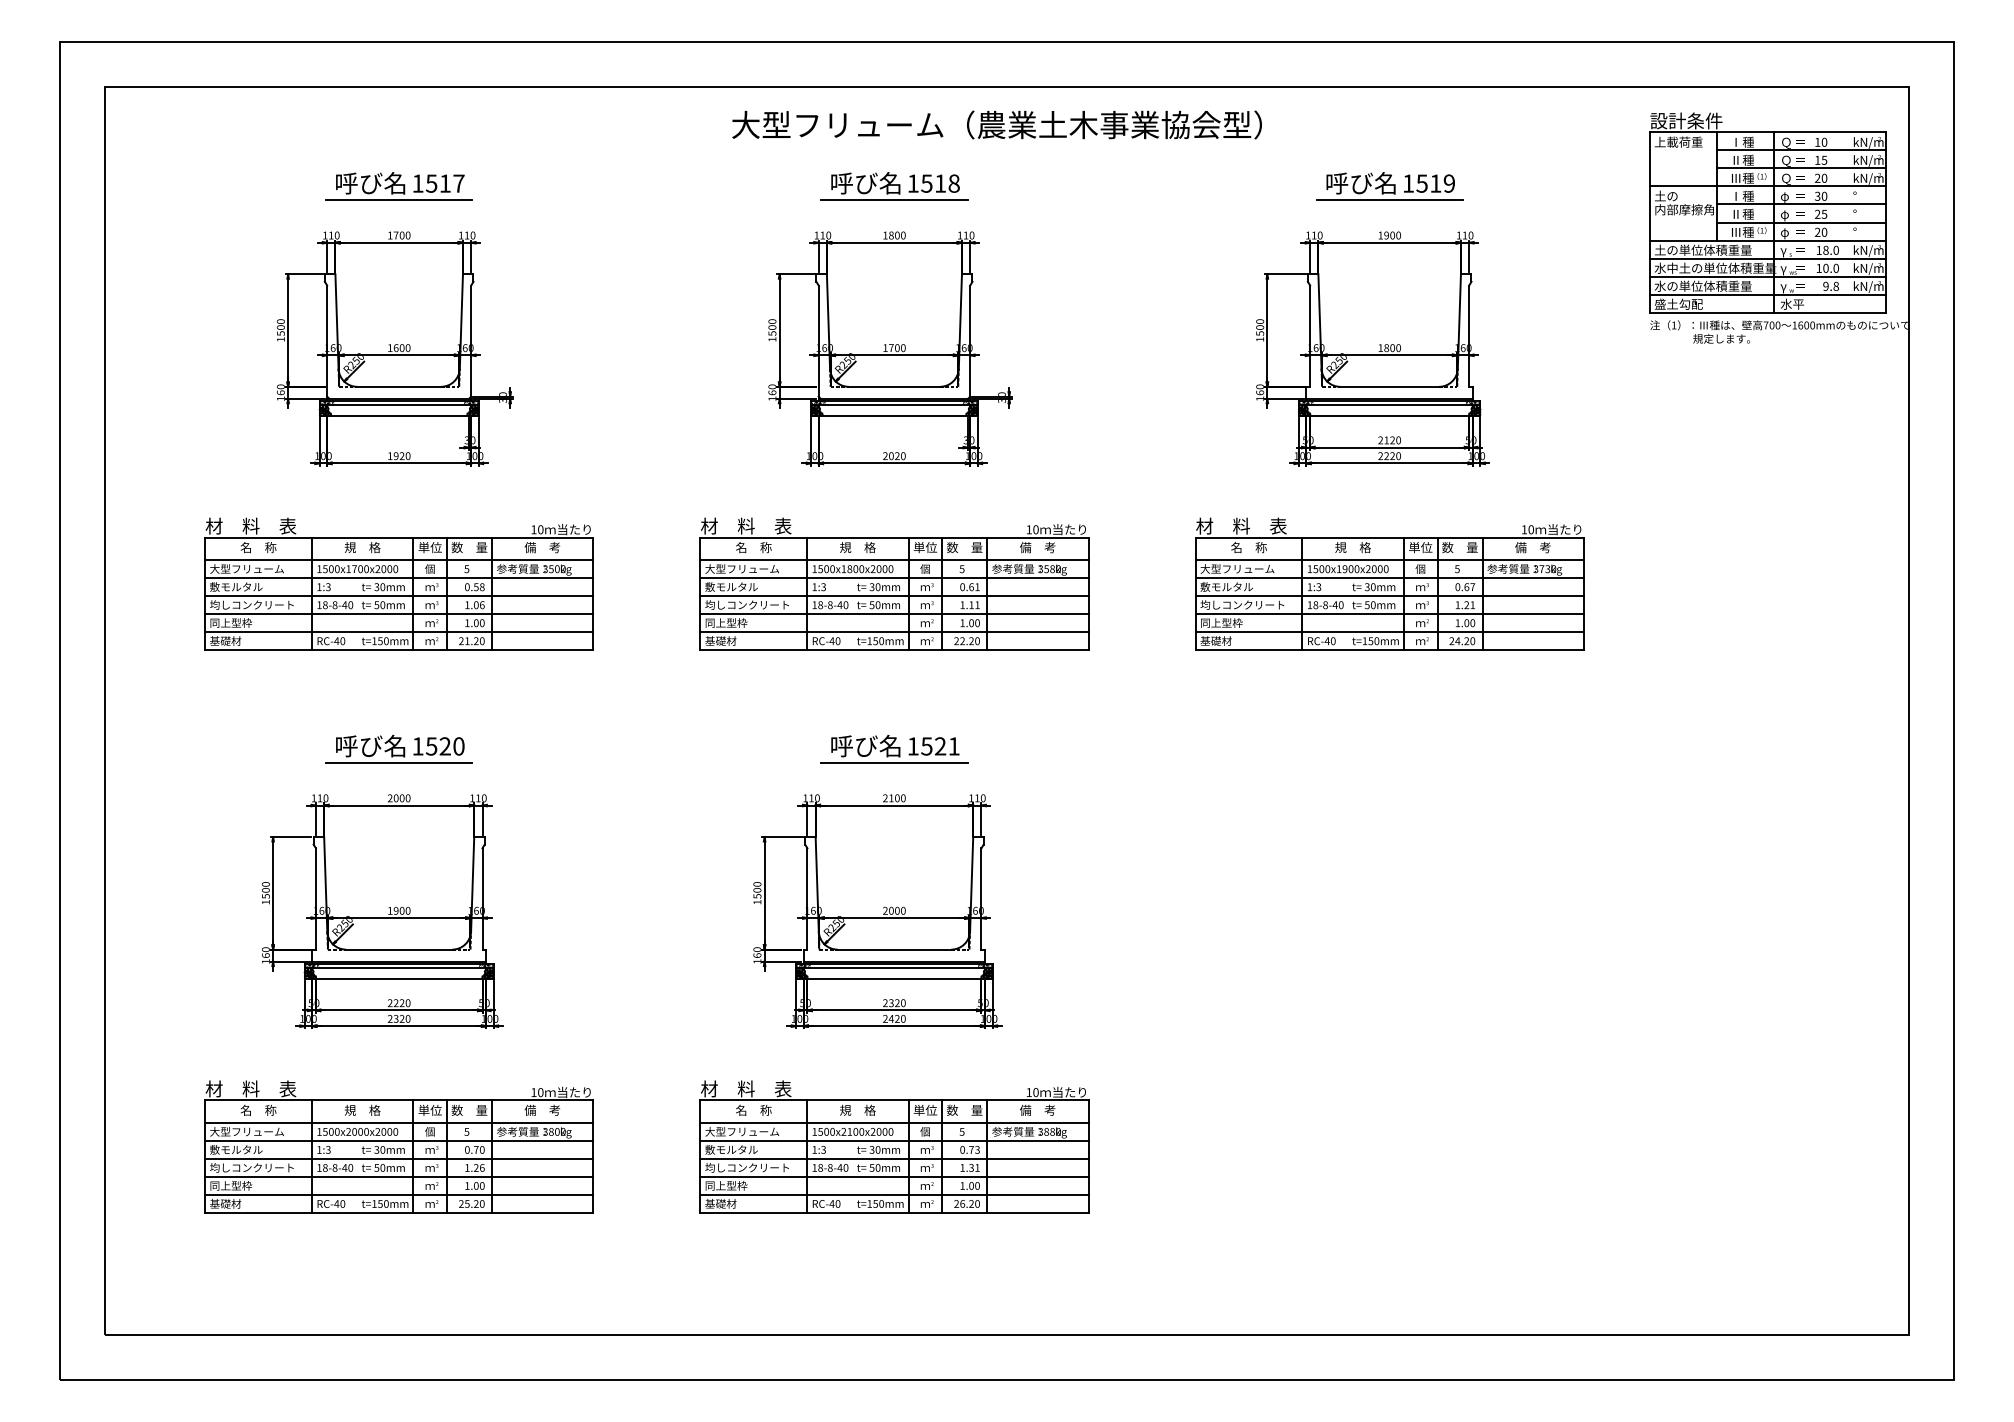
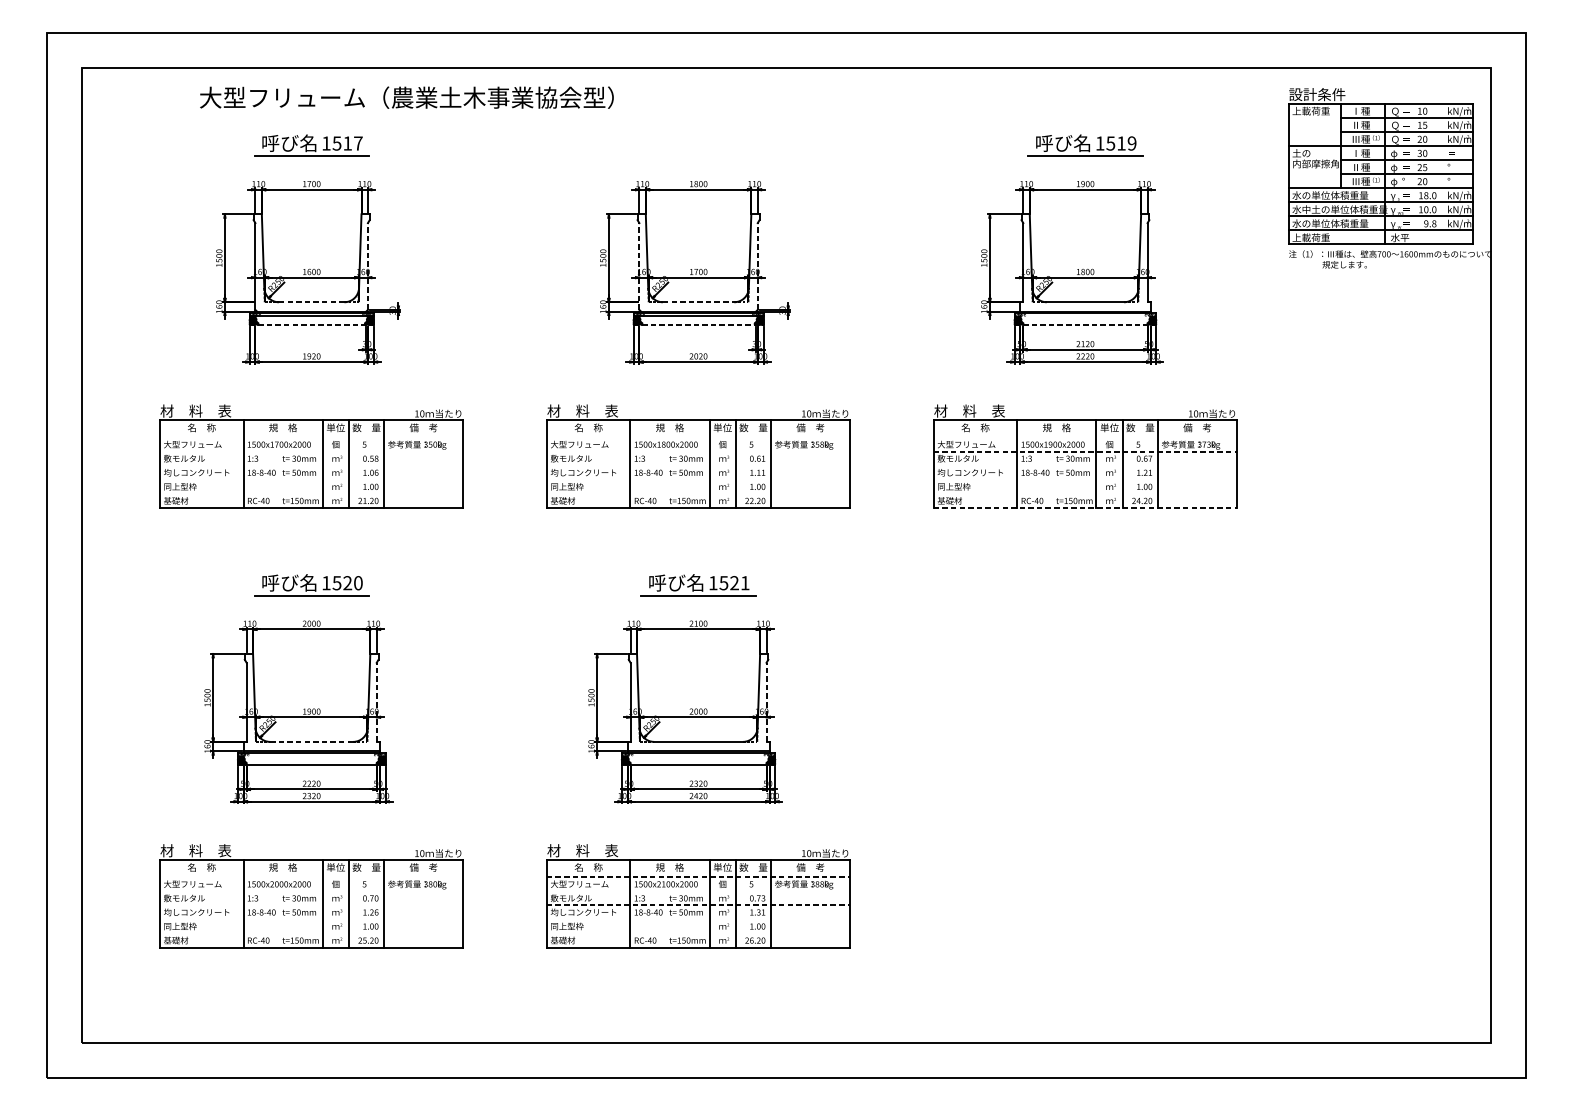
text: (996, 124) -> (406, 97), moved
part: (894, 186) -> (698, 145), removed
text: (1857, 194) -> (1450, 152), ° -> ＝
text: (1799, 230) -> (1405, 180), ＝ -> °
text: (1660, 250) -> (1297, 195), 土の単位体積重量 -> 水の単位体積重量
text: (1678, 303) -> (1311, 237), 盛土勾配 -> 上載荷重
line: (471, 341) -> (368, 266), solid -> dashed
line: (818, 341) -> (639, 266), solid -> dashed
line: (970, 341) -> (757, 266), solid -> dashed
line: (399, 386) -> (311, 302), solid -> dashed
line: (894, 386) -> (698, 302), solid -> dashed
line: (1389, 404) -> (1085, 316), removed
line: (399, 416) -> (311, 325), solid -> dashed
line: (894, 416) -> (698, 325), solid -> dashed
line: (1389, 416) -> (1085, 325), solid -> dashed
line: (399, 560) -> (311, 437), removed
line: (894, 560) -> (698, 437), removed
line: (1389, 560) -> (1085, 437), removed
line: (399, 578) -> (311, 451), removed
line: (894, 578) -> (698, 451), removed
line: (1390, 578) -> (1086, 451), solid -> dashed
line: (399, 596) -> (311, 466), removed
line: (894, 596) -> (698, 466), removed
line: (1389, 596) -> (1085, 466), removed
line: (399, 614) -> (311, 480), removed
line: (894, 614) -> (698, 480), removed
line: (1389, 614) -> (1085, 480), removed
line: (399, 632) -> (311, 494), removed
line: (894, 632) -> (698, 494), removed
line: (1389, 632) -> (1085, 494), removed
line: (1390, 650) -> (1086, 508), solid -> dashed
line: (482, 898) -> (376, 701), solid -> dashed
line: (981, 898) -> (766, 701), solid -> dashed
line: (399, 949) -> (311, 741), solid -> dashed
line: (398, 967) -> (311, 755), removed
line: (894, 967) -> (698, 755), removed
line: (399, 1122) -> (311, 876), removed
line: (894, 1122) -> (698, 876), solid -> dashed
line: (399, 1140) -> (311, 891), removed
line: (894, 1140) -> (698, 891), removed
line: (399, 1158) -> (311, 905), removed
line: (894, 1158) -> (698, 905), solid -> dashed
line: (399, 1176) -> (311, 919), removed
line: (894, 1176) -> (698, 919), removed
line: (894, 1194) -> (698, 933), removed
line: (399, 1195) -> (311, 933), removed

